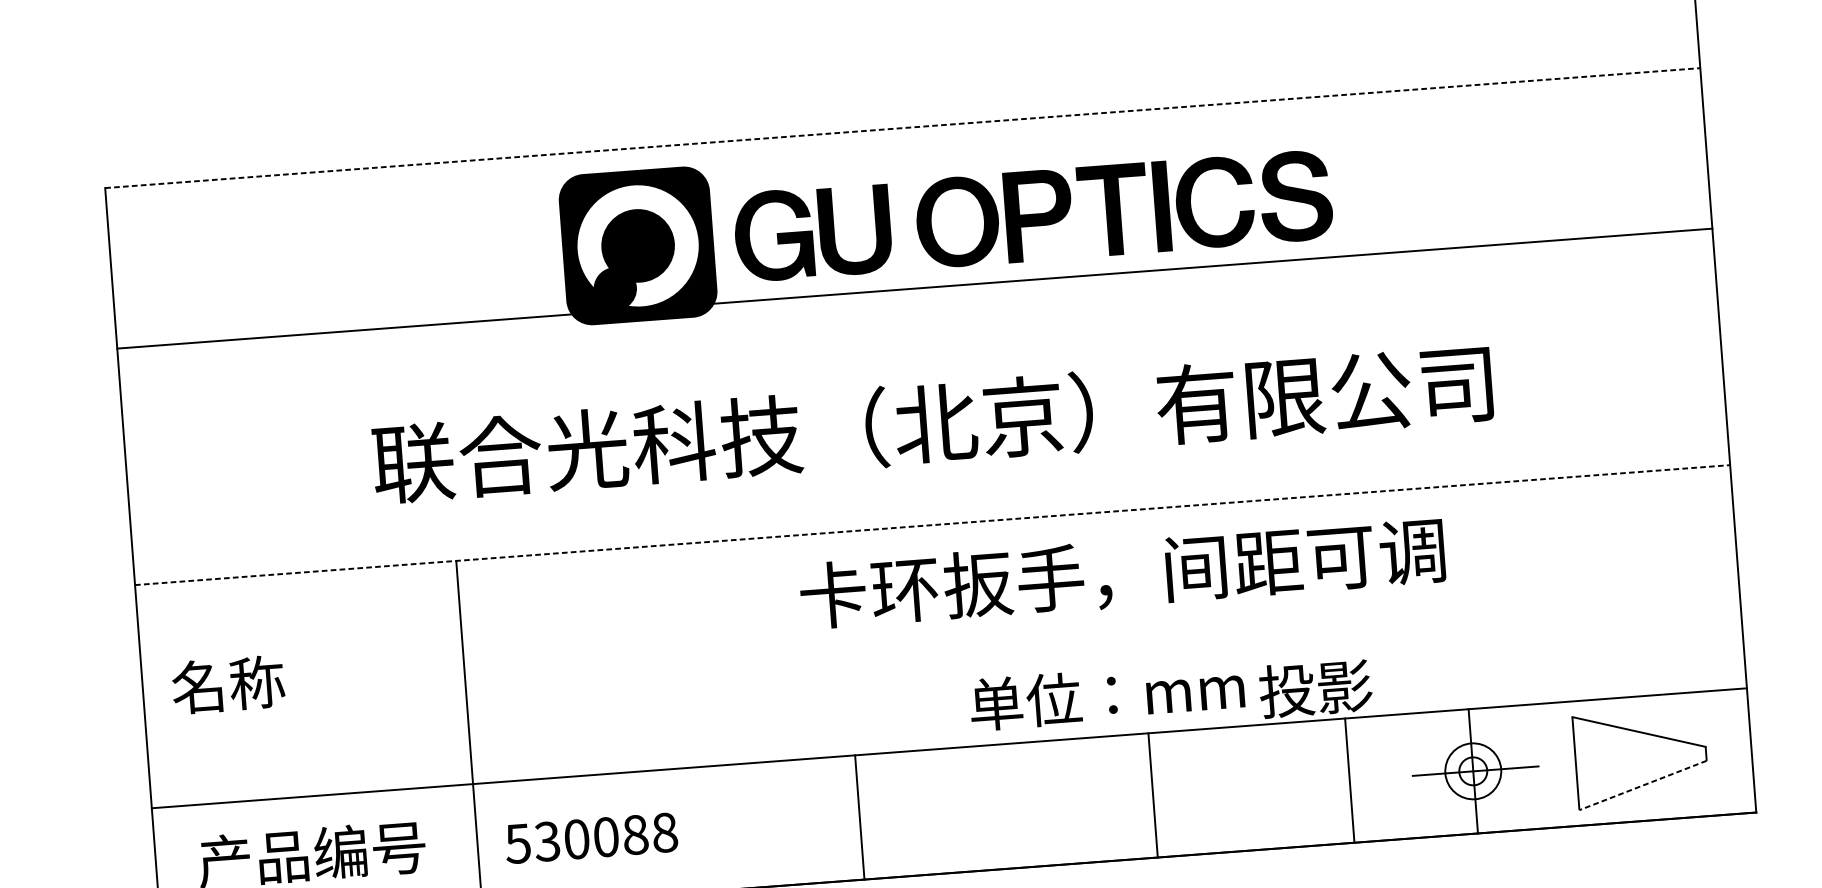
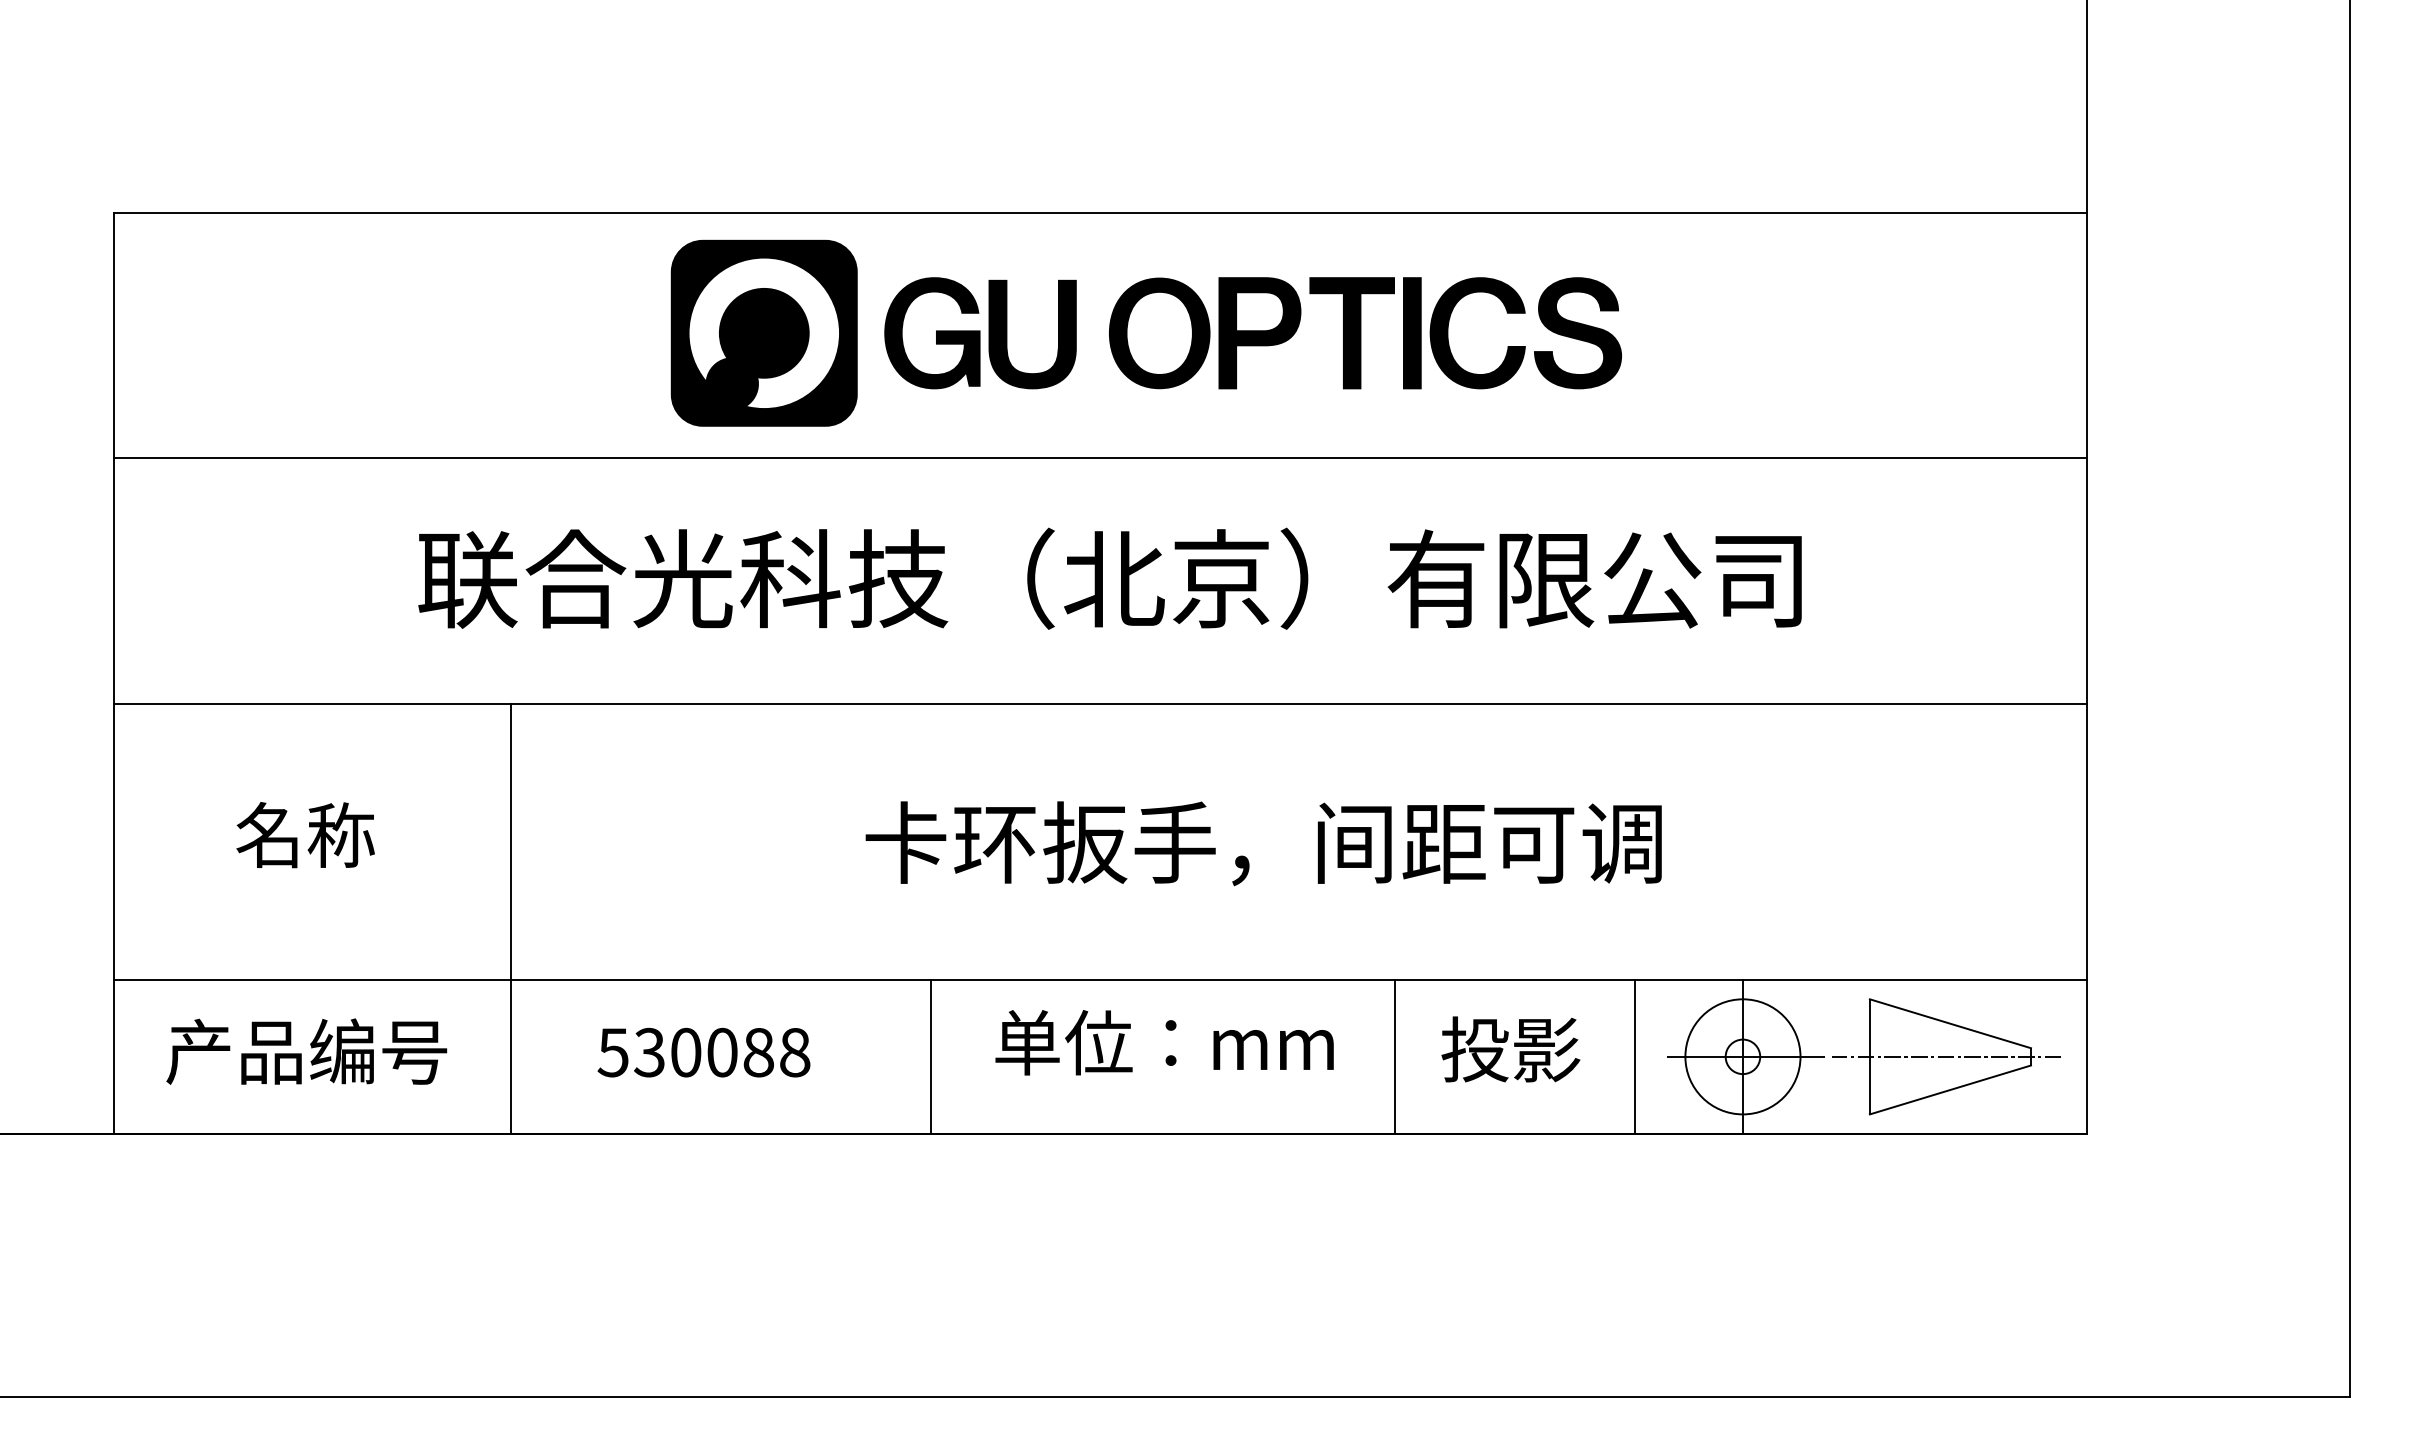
line: (902, 127) -> (1100, 212), dashed -> solid
line: (914, 288) -> (1100, 458), moved
line: (932, 524) -> (1100, 703), dashed -> solid
text: (1122, 573) -> (1263, 843), moved
text: (228, 685) -> (305, 835), moved
text: (1315, 688) -> (1510, 1049), moved
text: (1107, 695) -> (1164, 1042), moved
line: (1637, 758) -> (1946, 1056), added
circle: (1472, 771) -> (1742, 1056), size x1.67
line: (1350, 780) -> (1635, 1056), moved
line: (1643, 785) -> (1950, 1090), dashed -> solid
line: (1152, 795) -> (1394, 1056), moved
line: (860, 817) -> (931, 1056), moved
text: (590, 838) -> (703, 1052), moved

